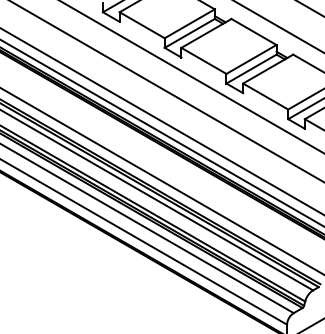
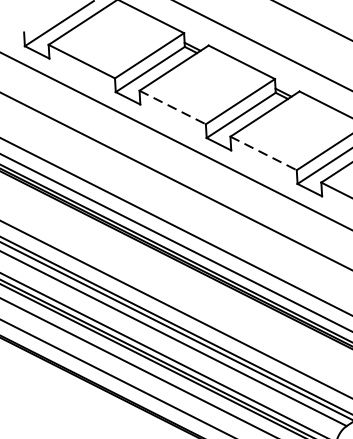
line: (204, 61) -> (173, 108), solid -> dashed
line: (266, 96) -> (264, 153), solid -> dashed

